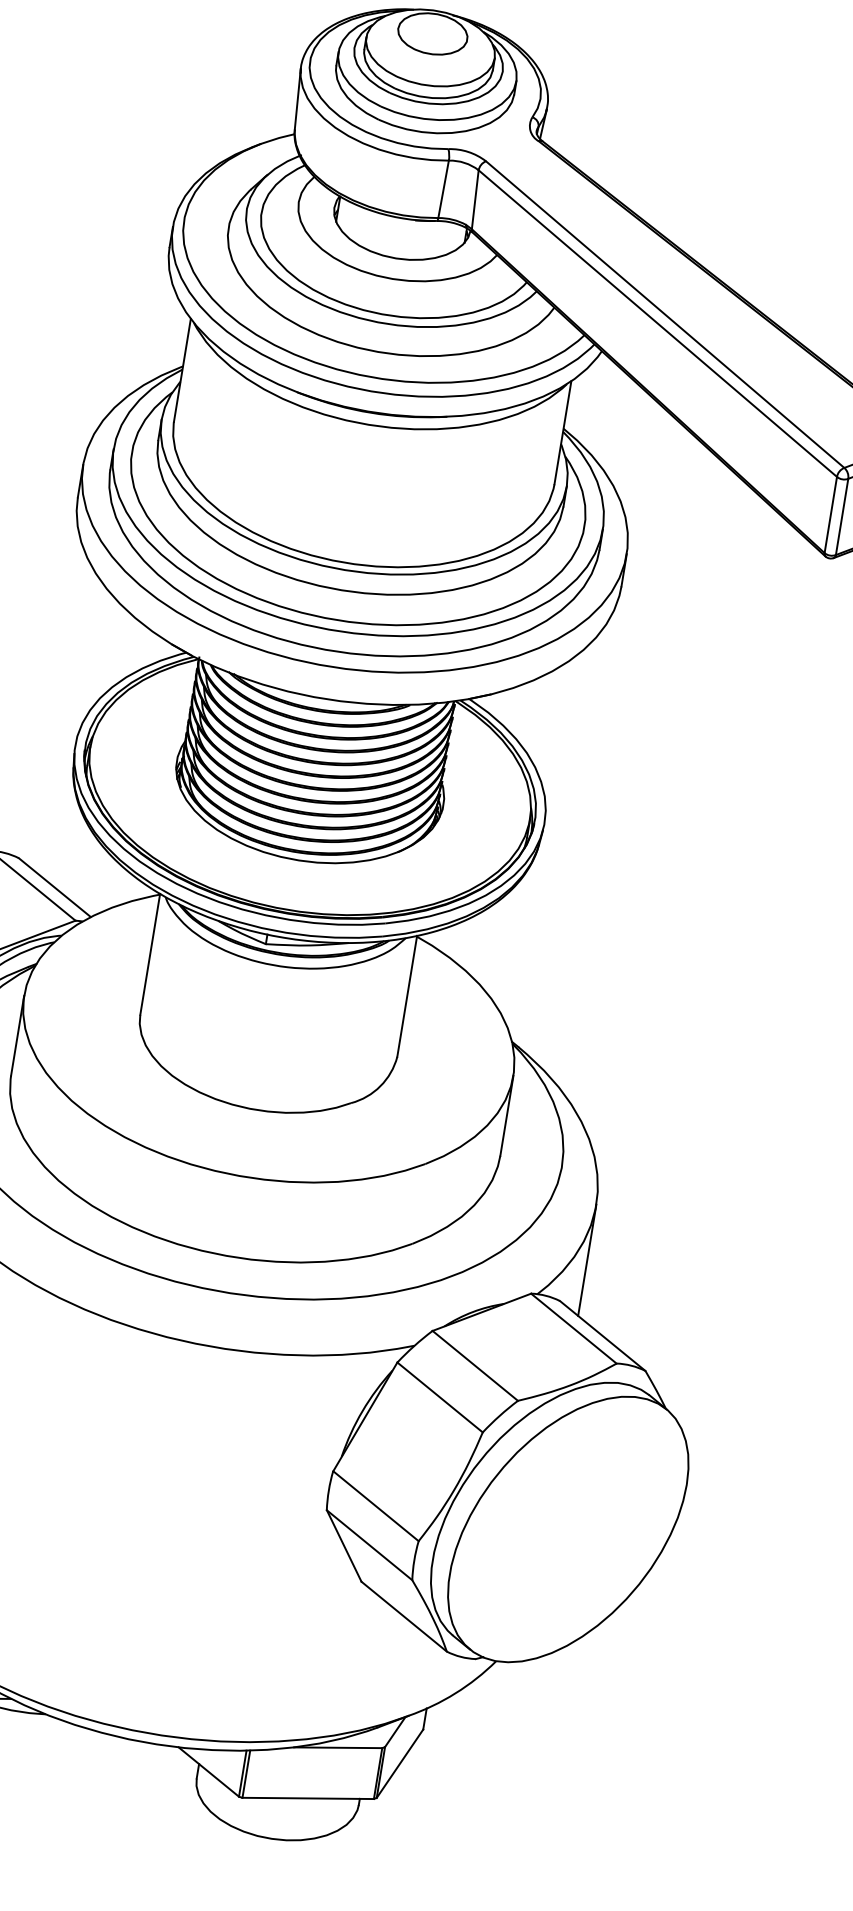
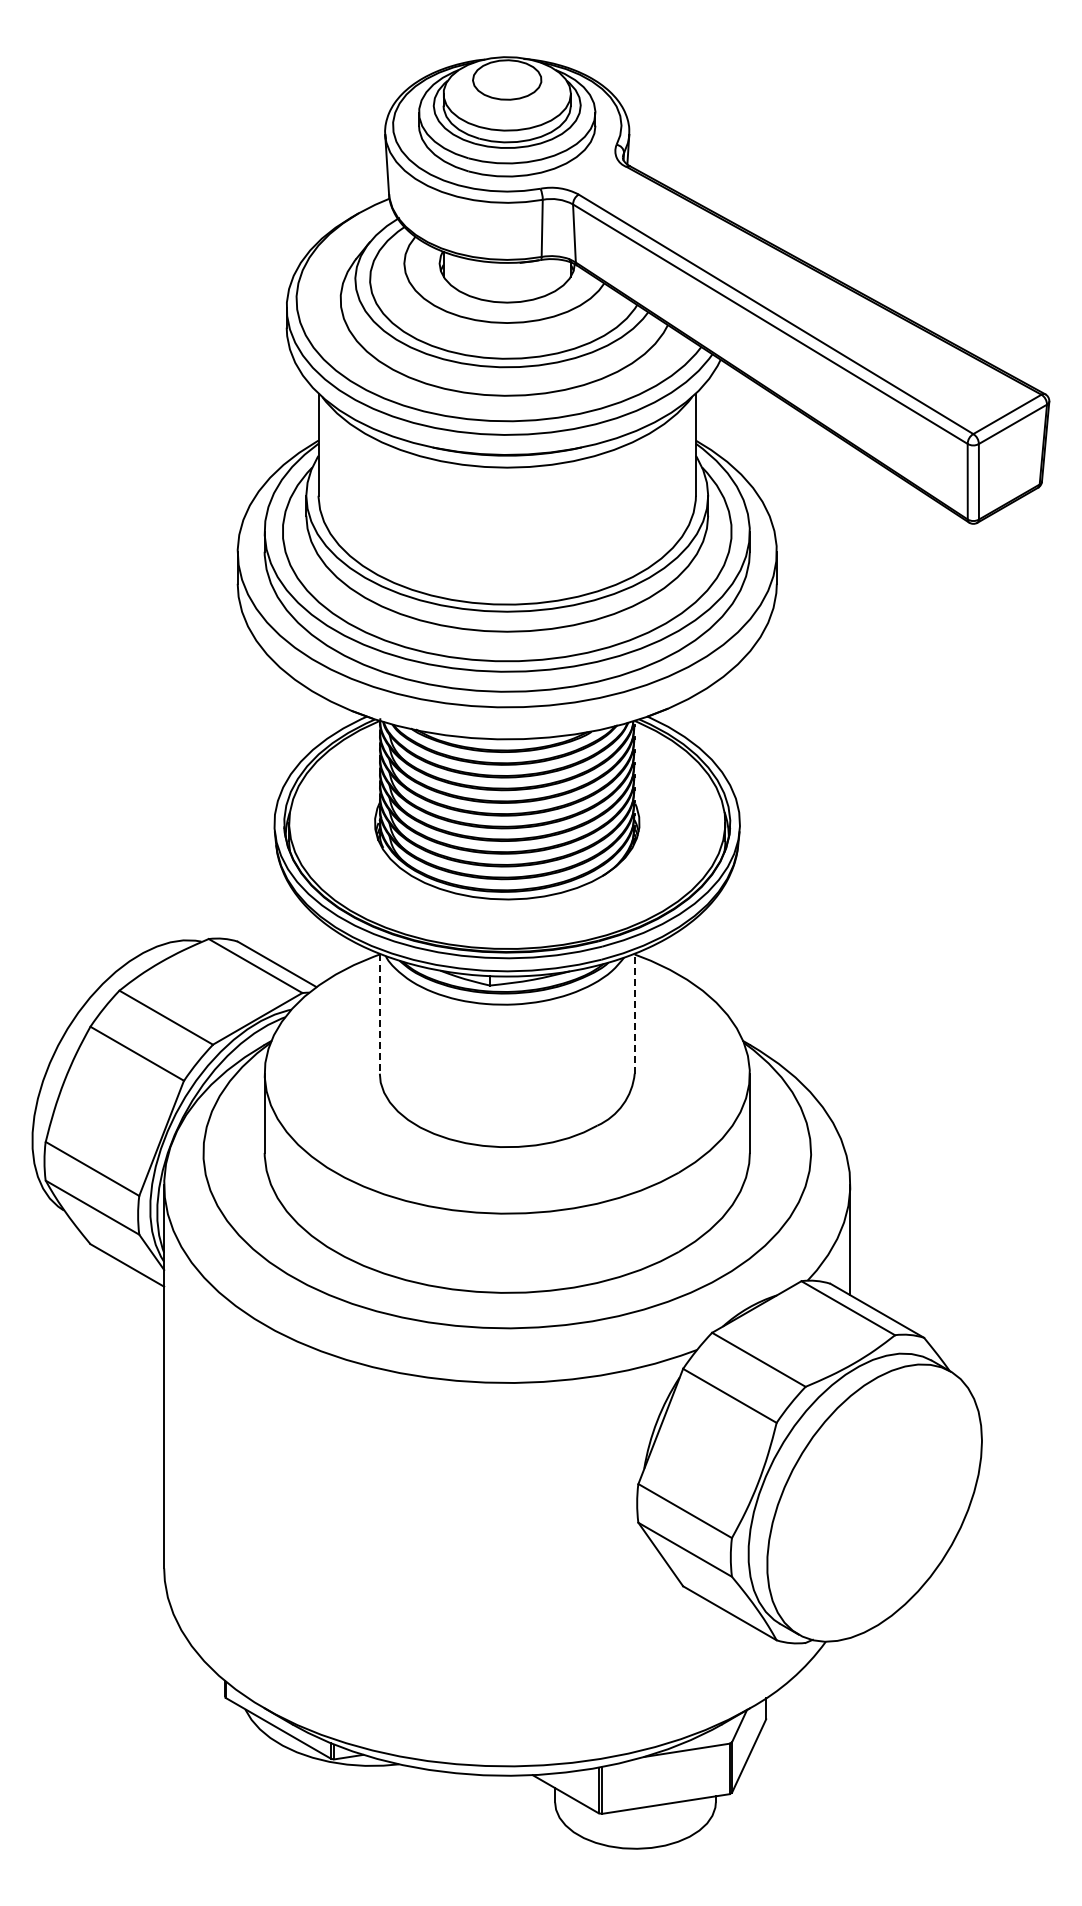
line: (149, 954) -> (379, 1013), solid -> dashed
line: (407, 996) -> (634, 1013), solid -> dashed

